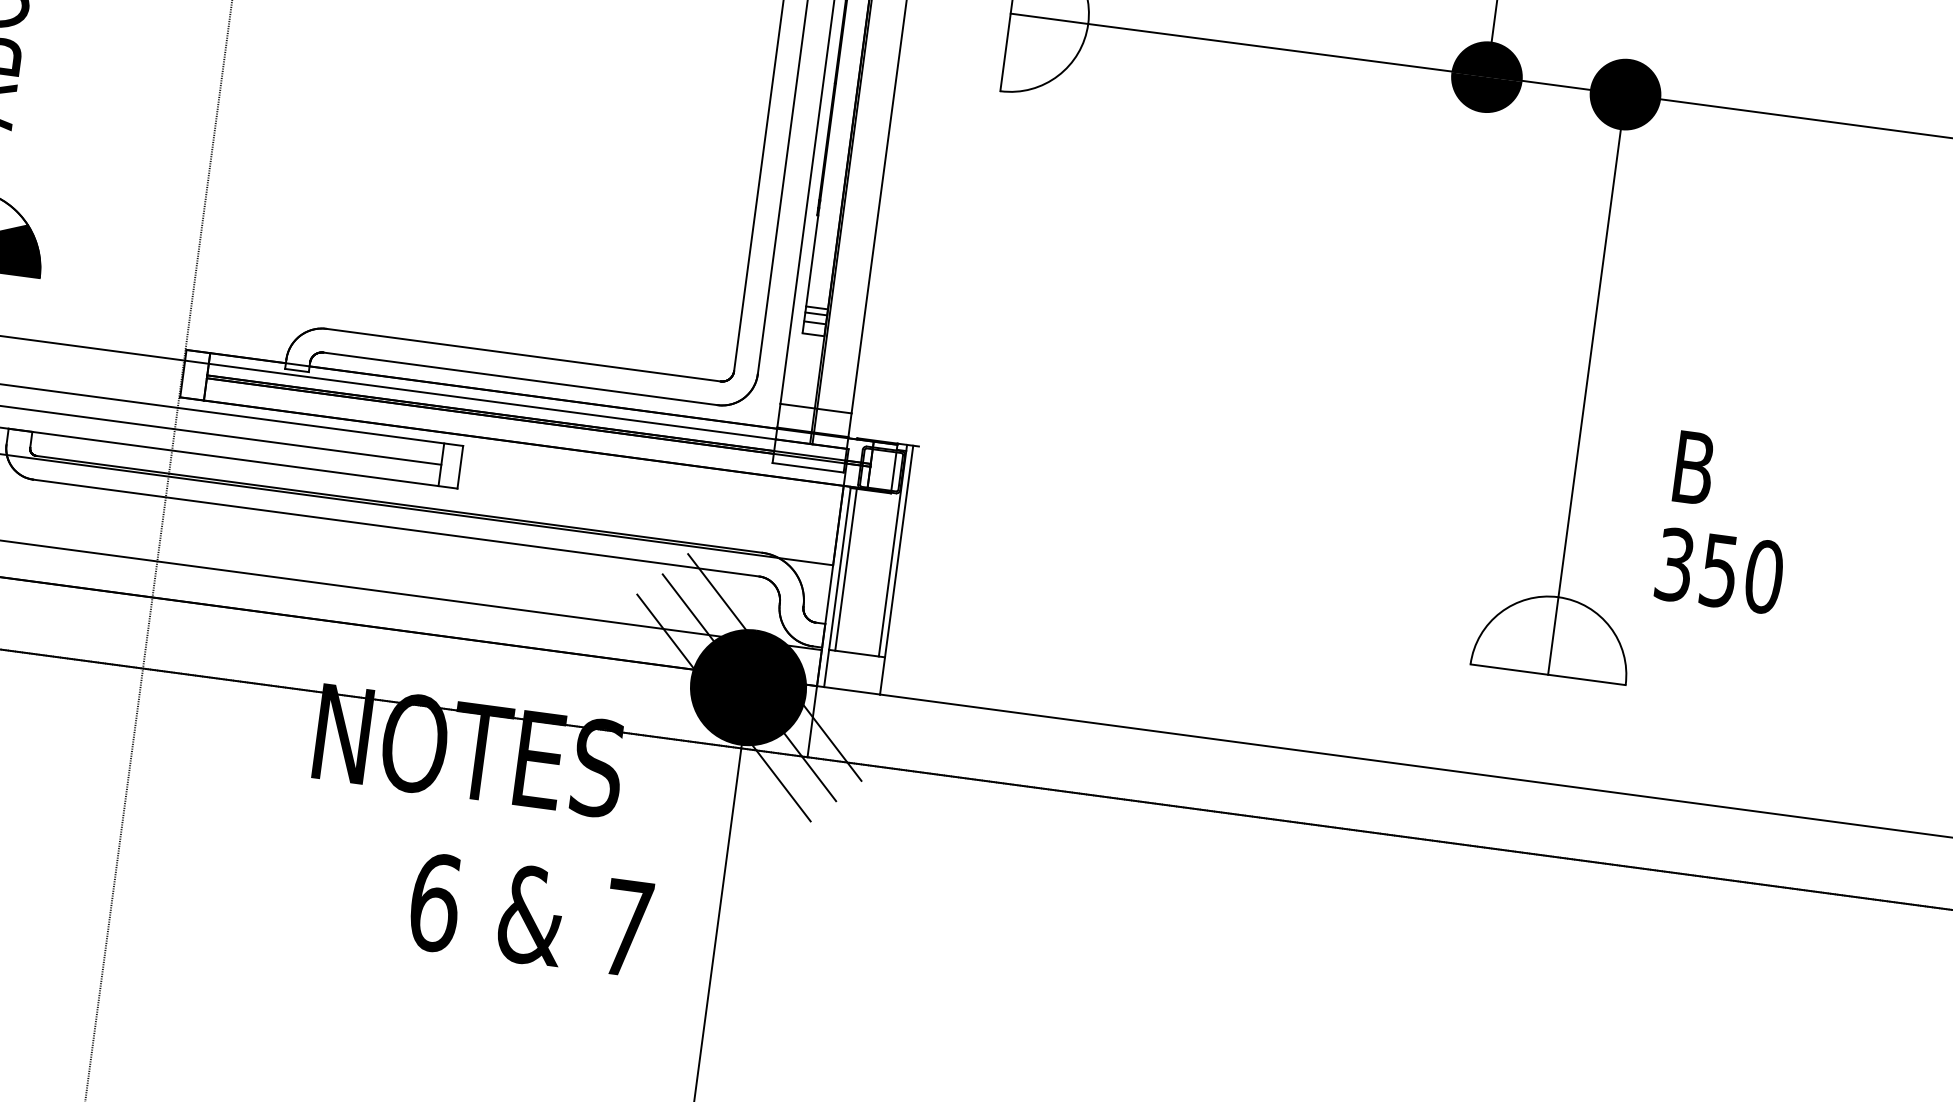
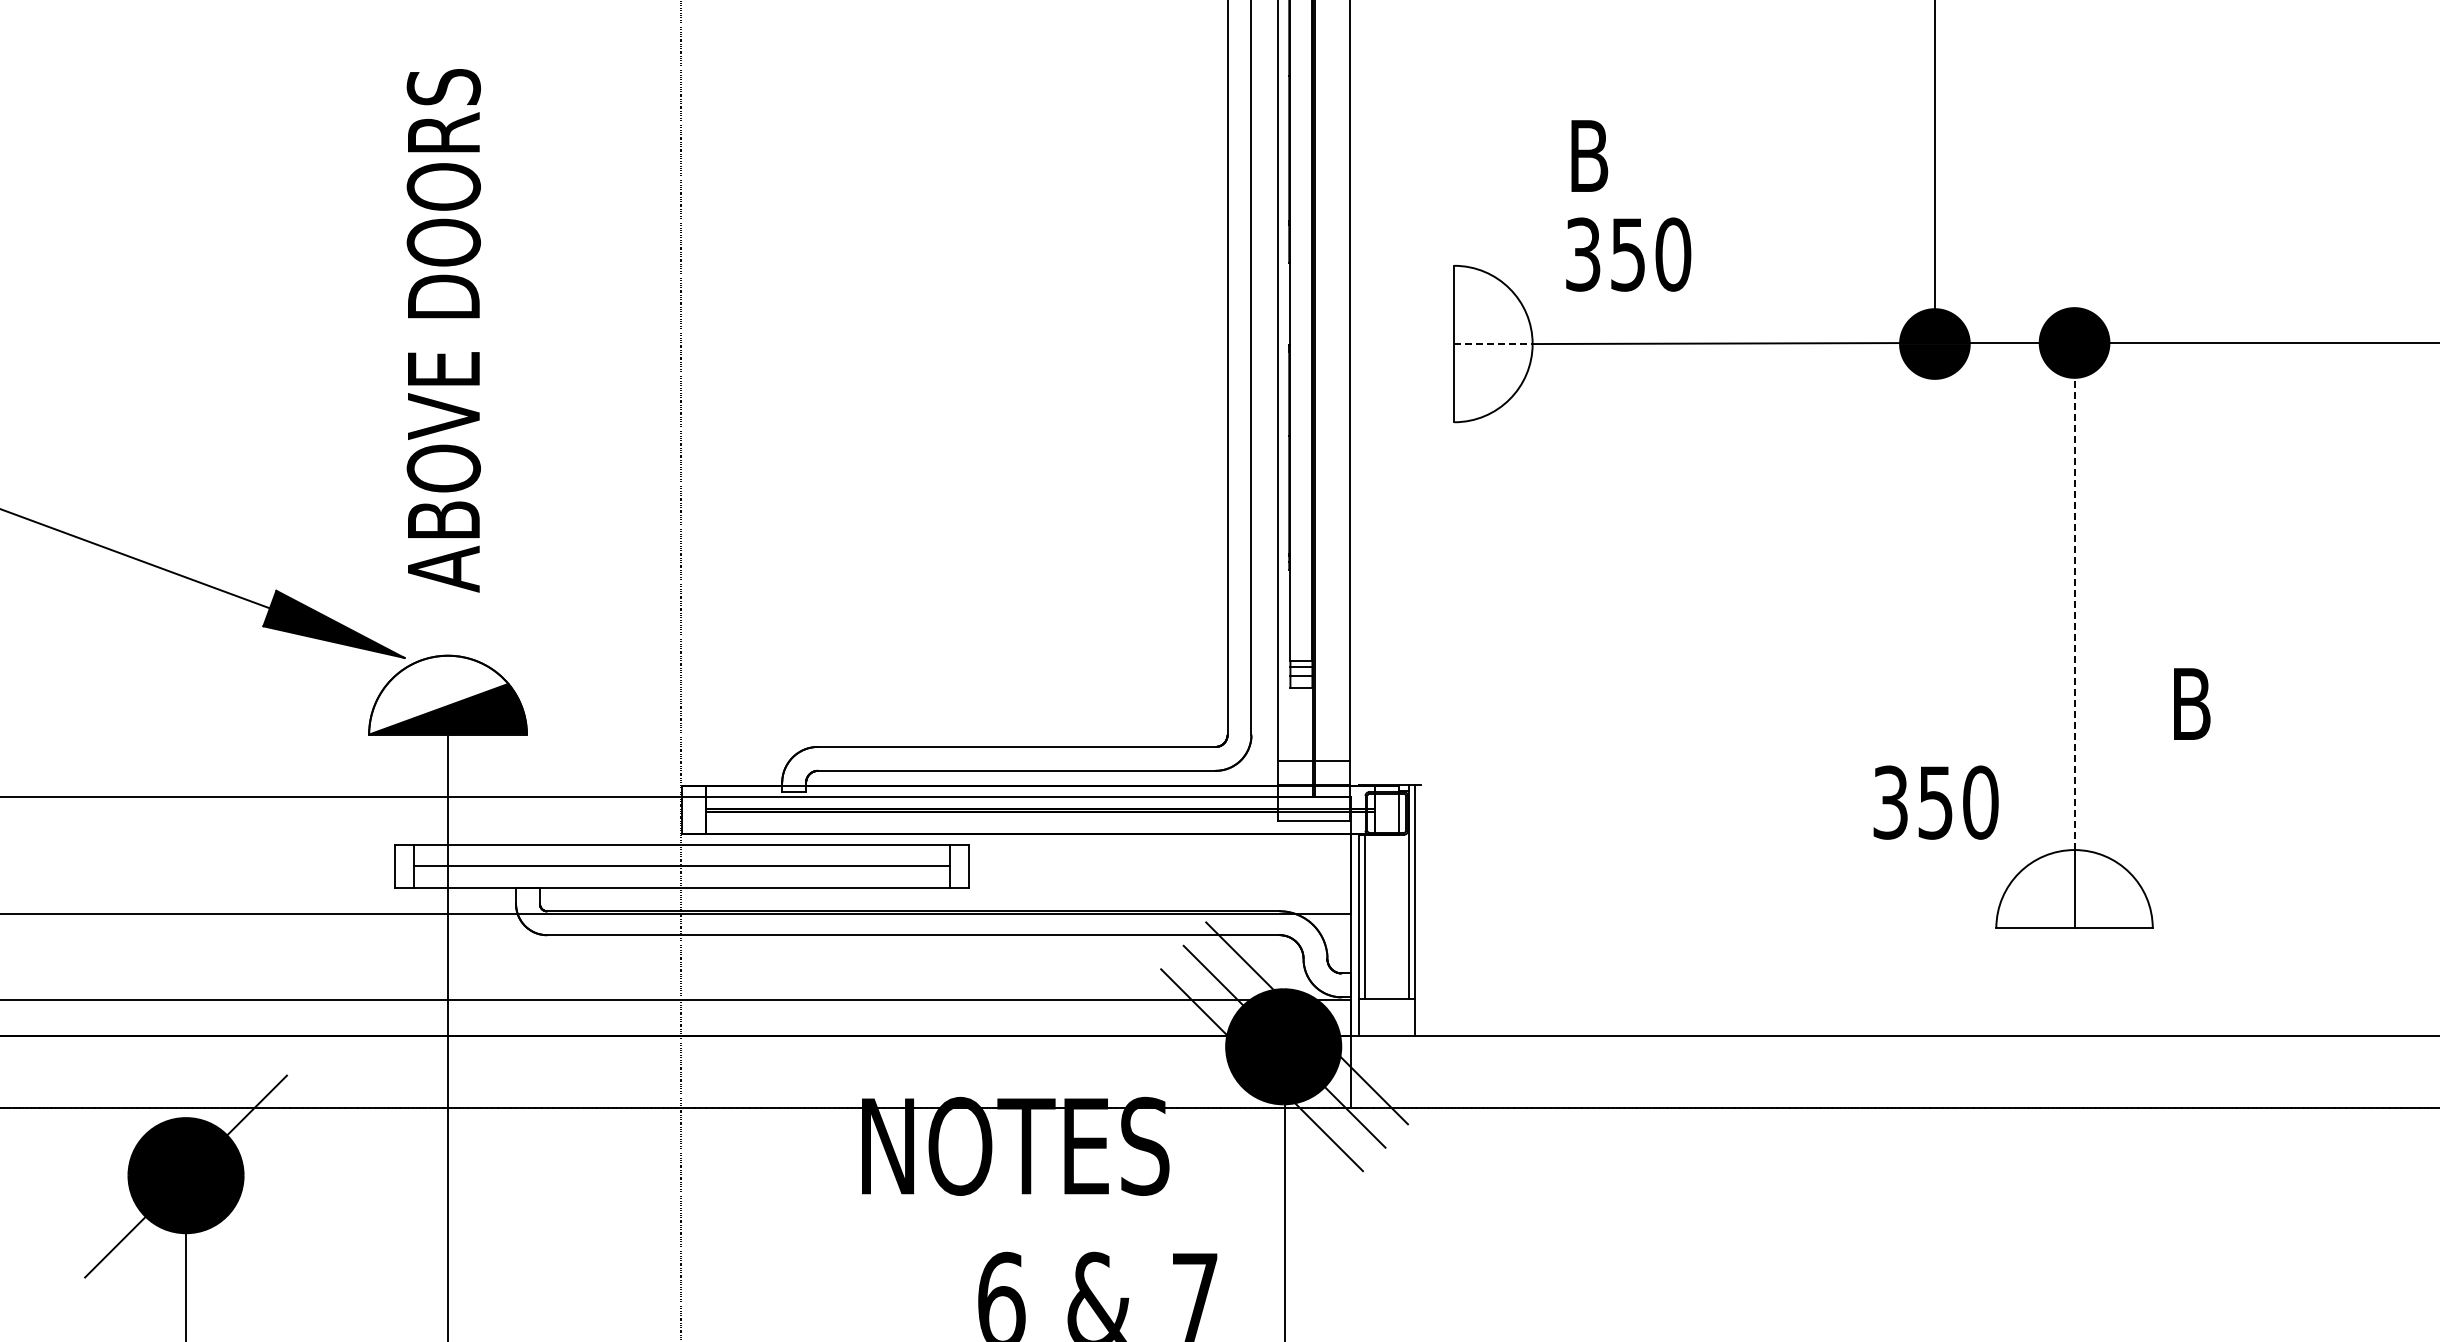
line: (1050, 19) -> (1494, 344), solid -> dashed
line: (1591, 345) -> (2074, 596), solid -> dashed
text: (1719, 570) -> (1935, 802), moved

